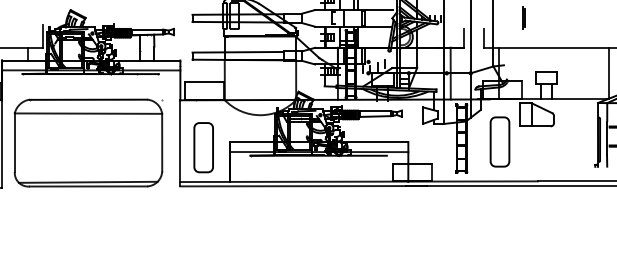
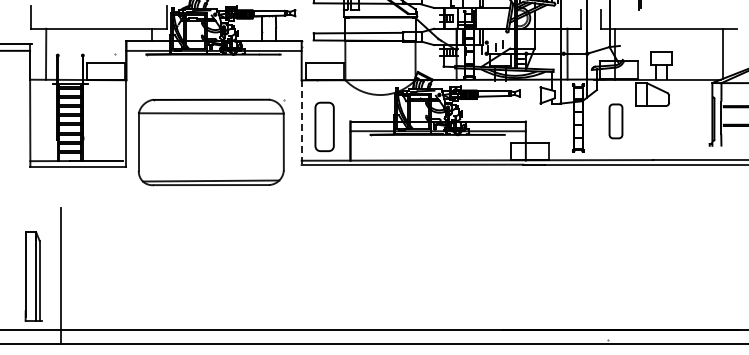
part: (499, 142) -> (615, 121), size x0.7
part: (88, 143) -> (211, 142), moved
line: (180, 144) -> (301, 123), solid -> dashed

